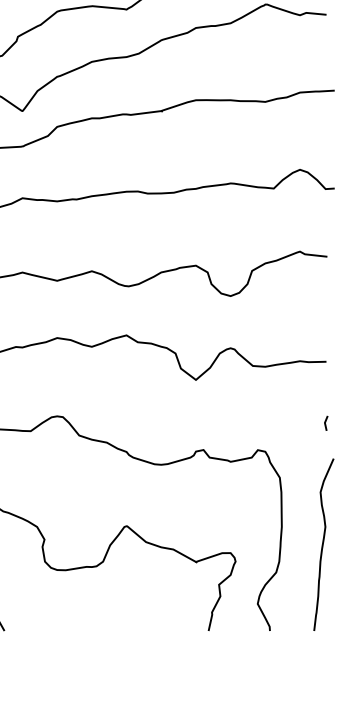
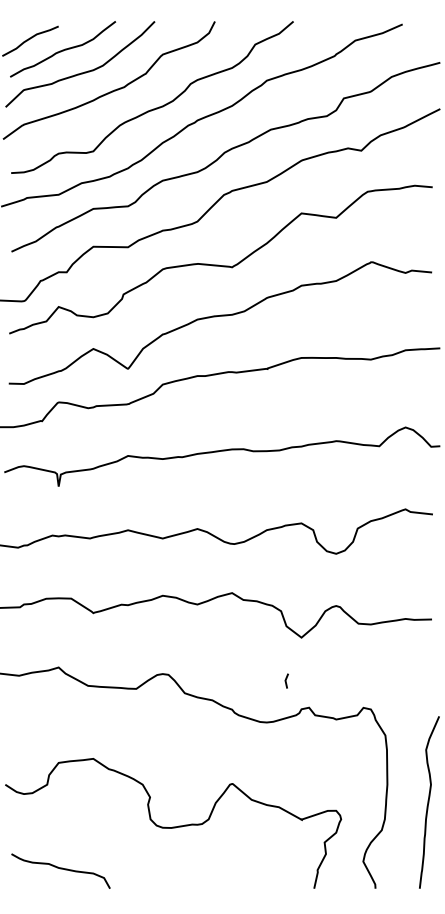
line: (325, 422) -> (286, 680), moved

